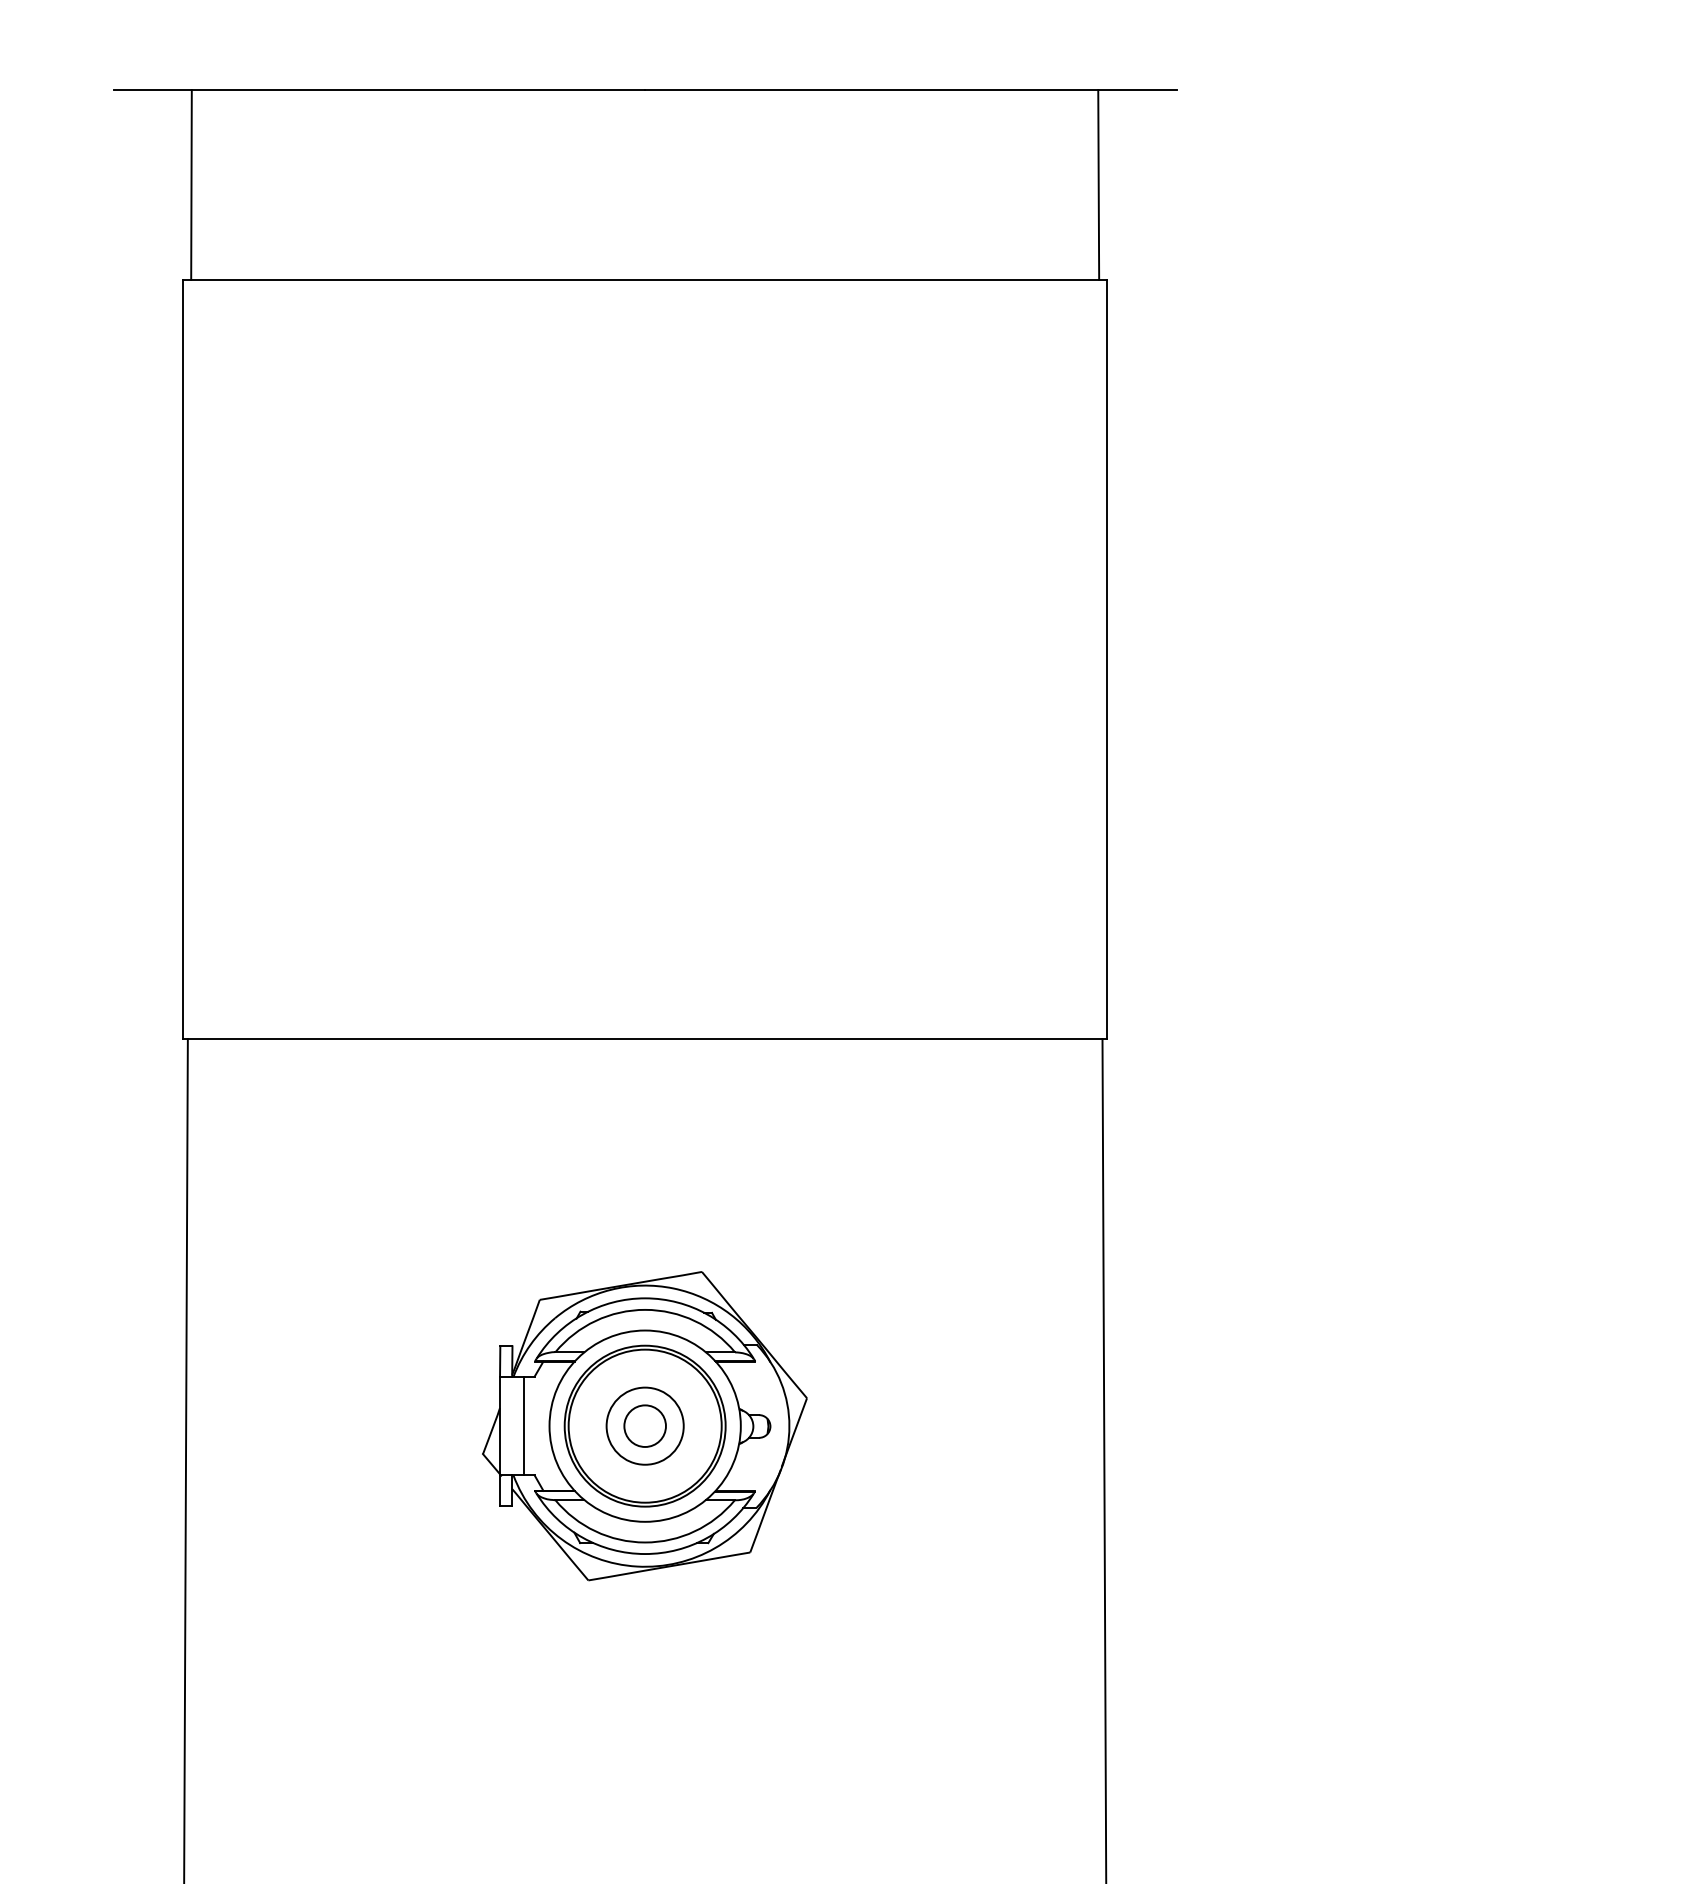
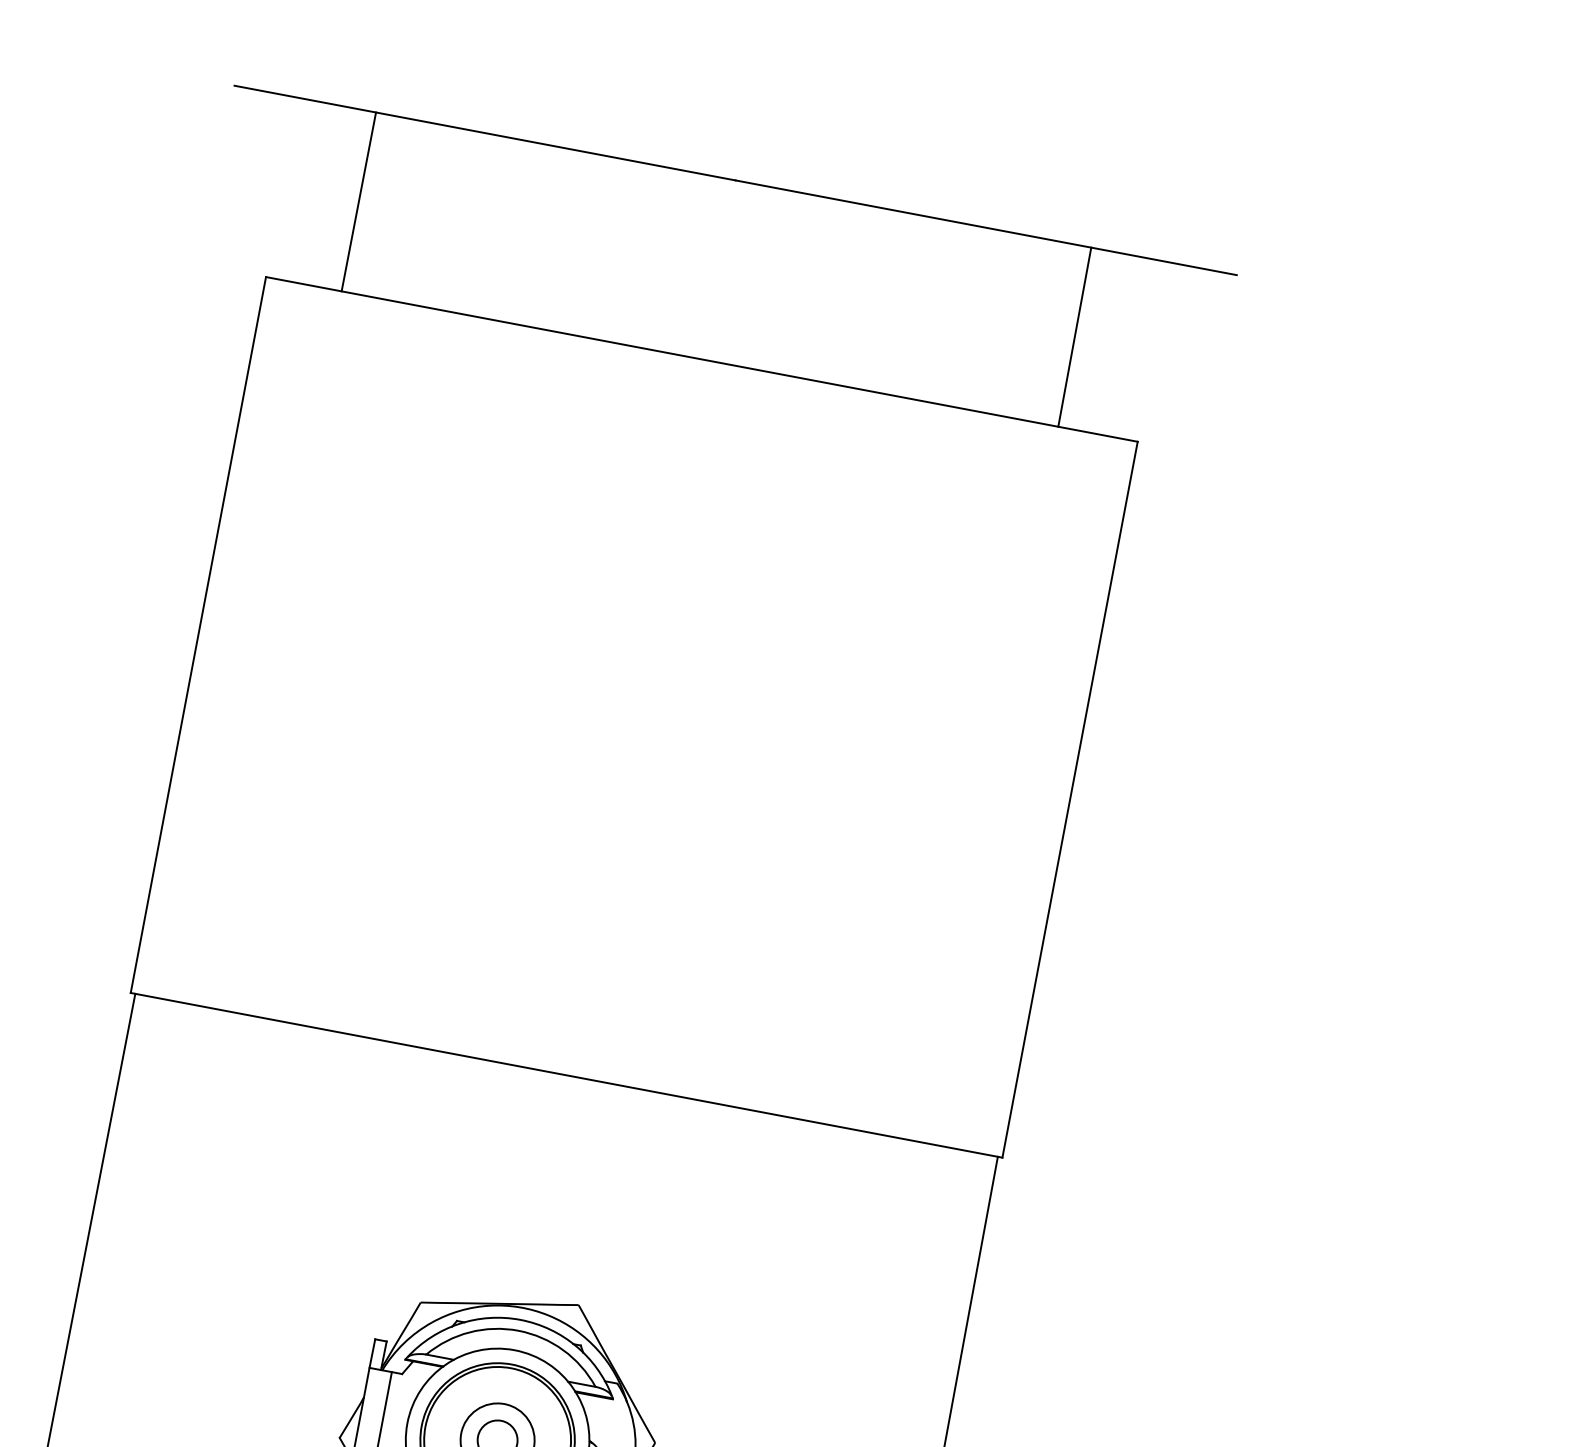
line: (191, 184) -> (358, 201), moved
line: (1098, 184) -> (1074, 336), moved

